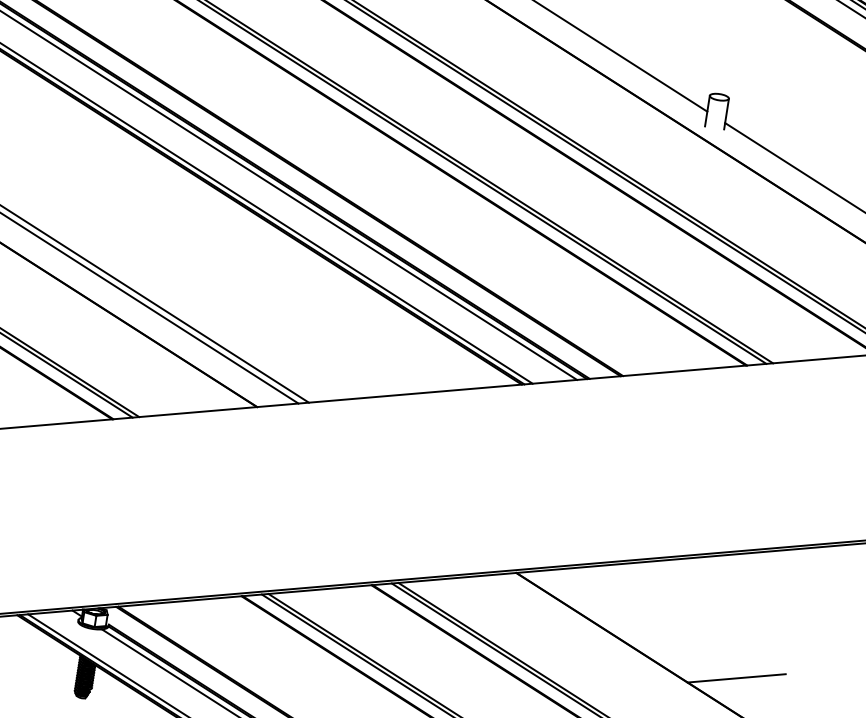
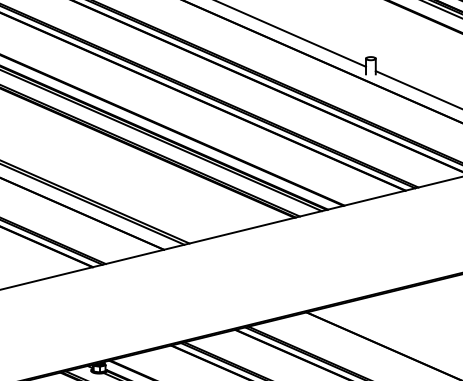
line: (735, 677) -> (424, 347), removed

